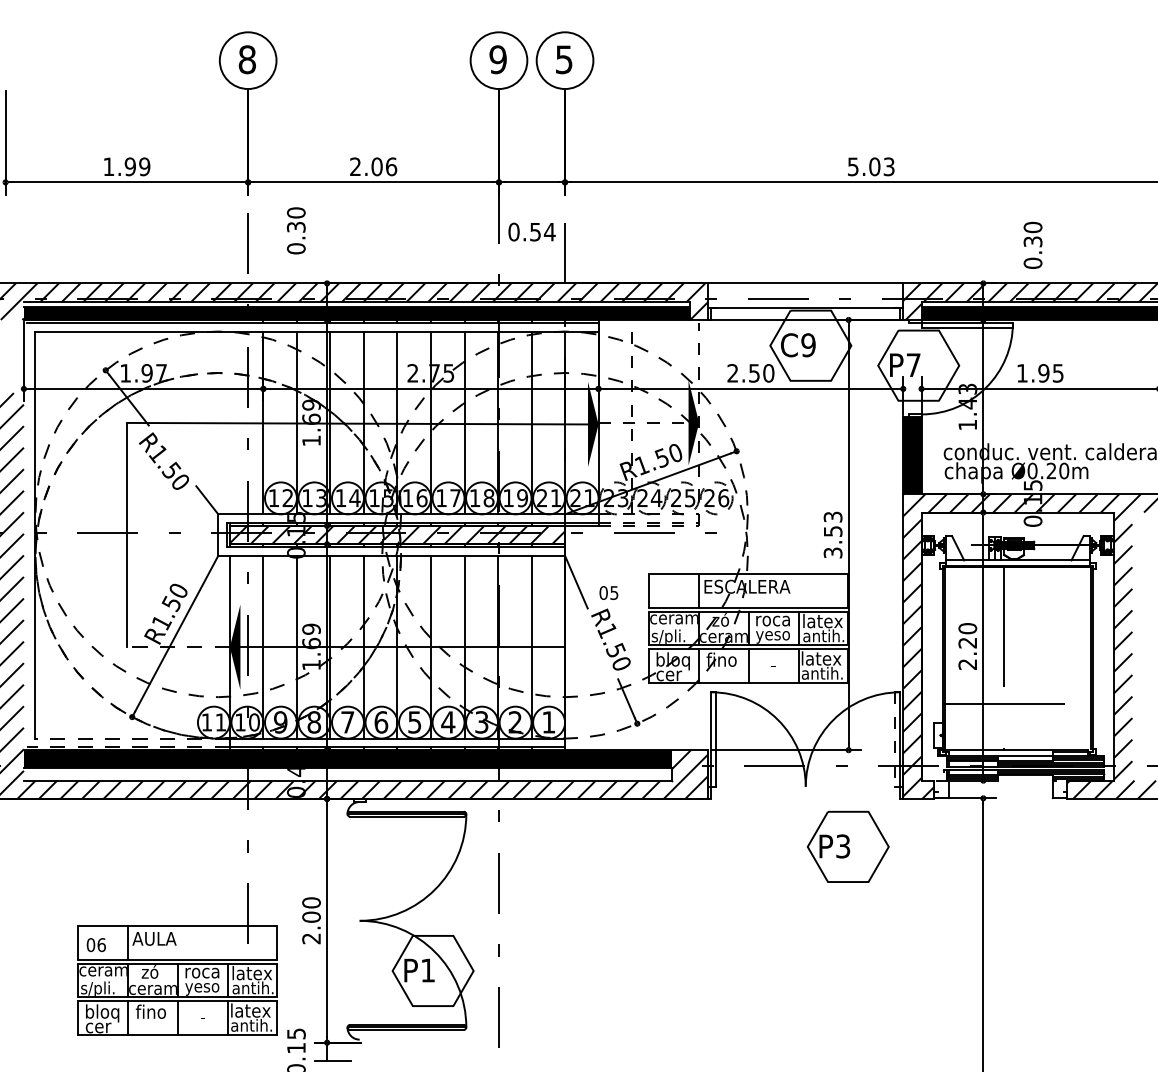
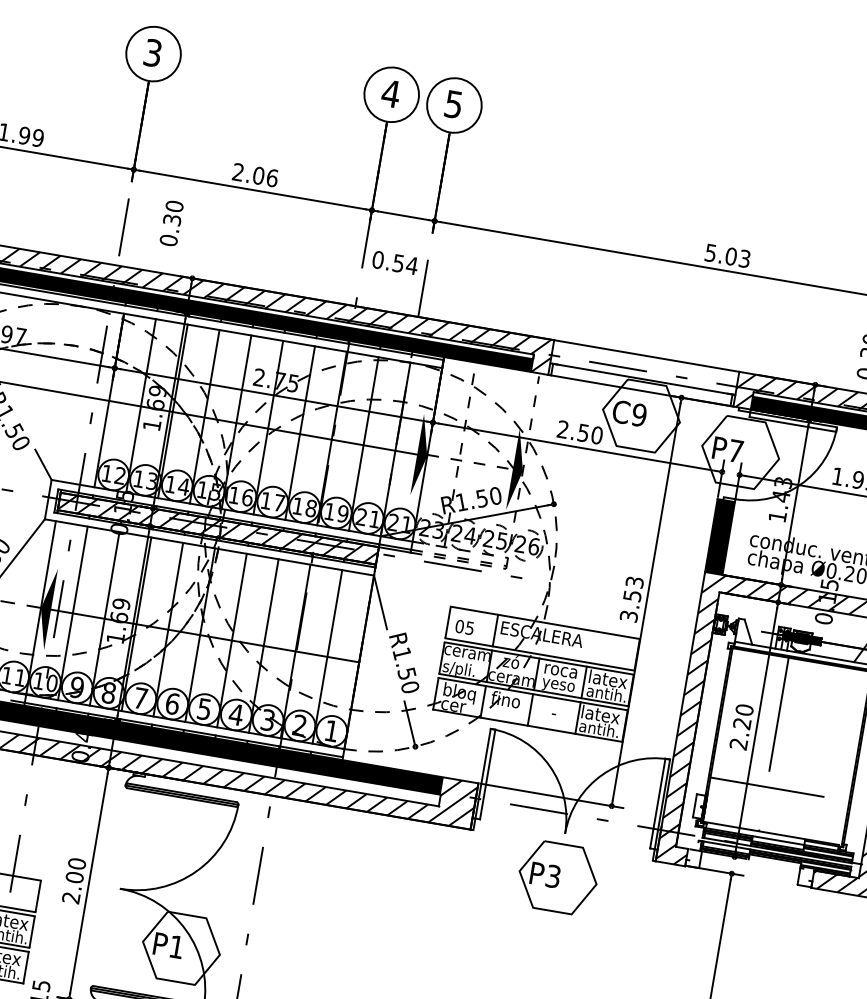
text: (246, 59) -> (152, 52), 8 -> 3
text: (498, 59) -> (391, 93), 9 -> 4
text: (608, 592) -> (464, 626), moved
line: (895, 740) -> (657, 804), dashed -> solid
part: (847, 846) -> (557, 877), moved

